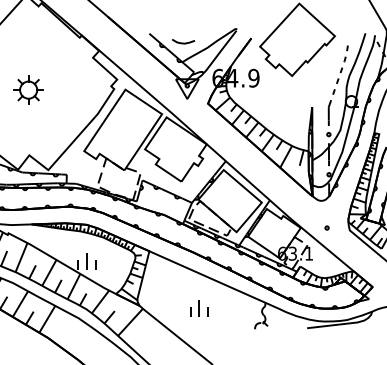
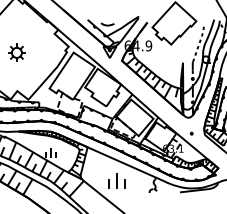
part: (198, 307) -> (116, 180), size x1.6

